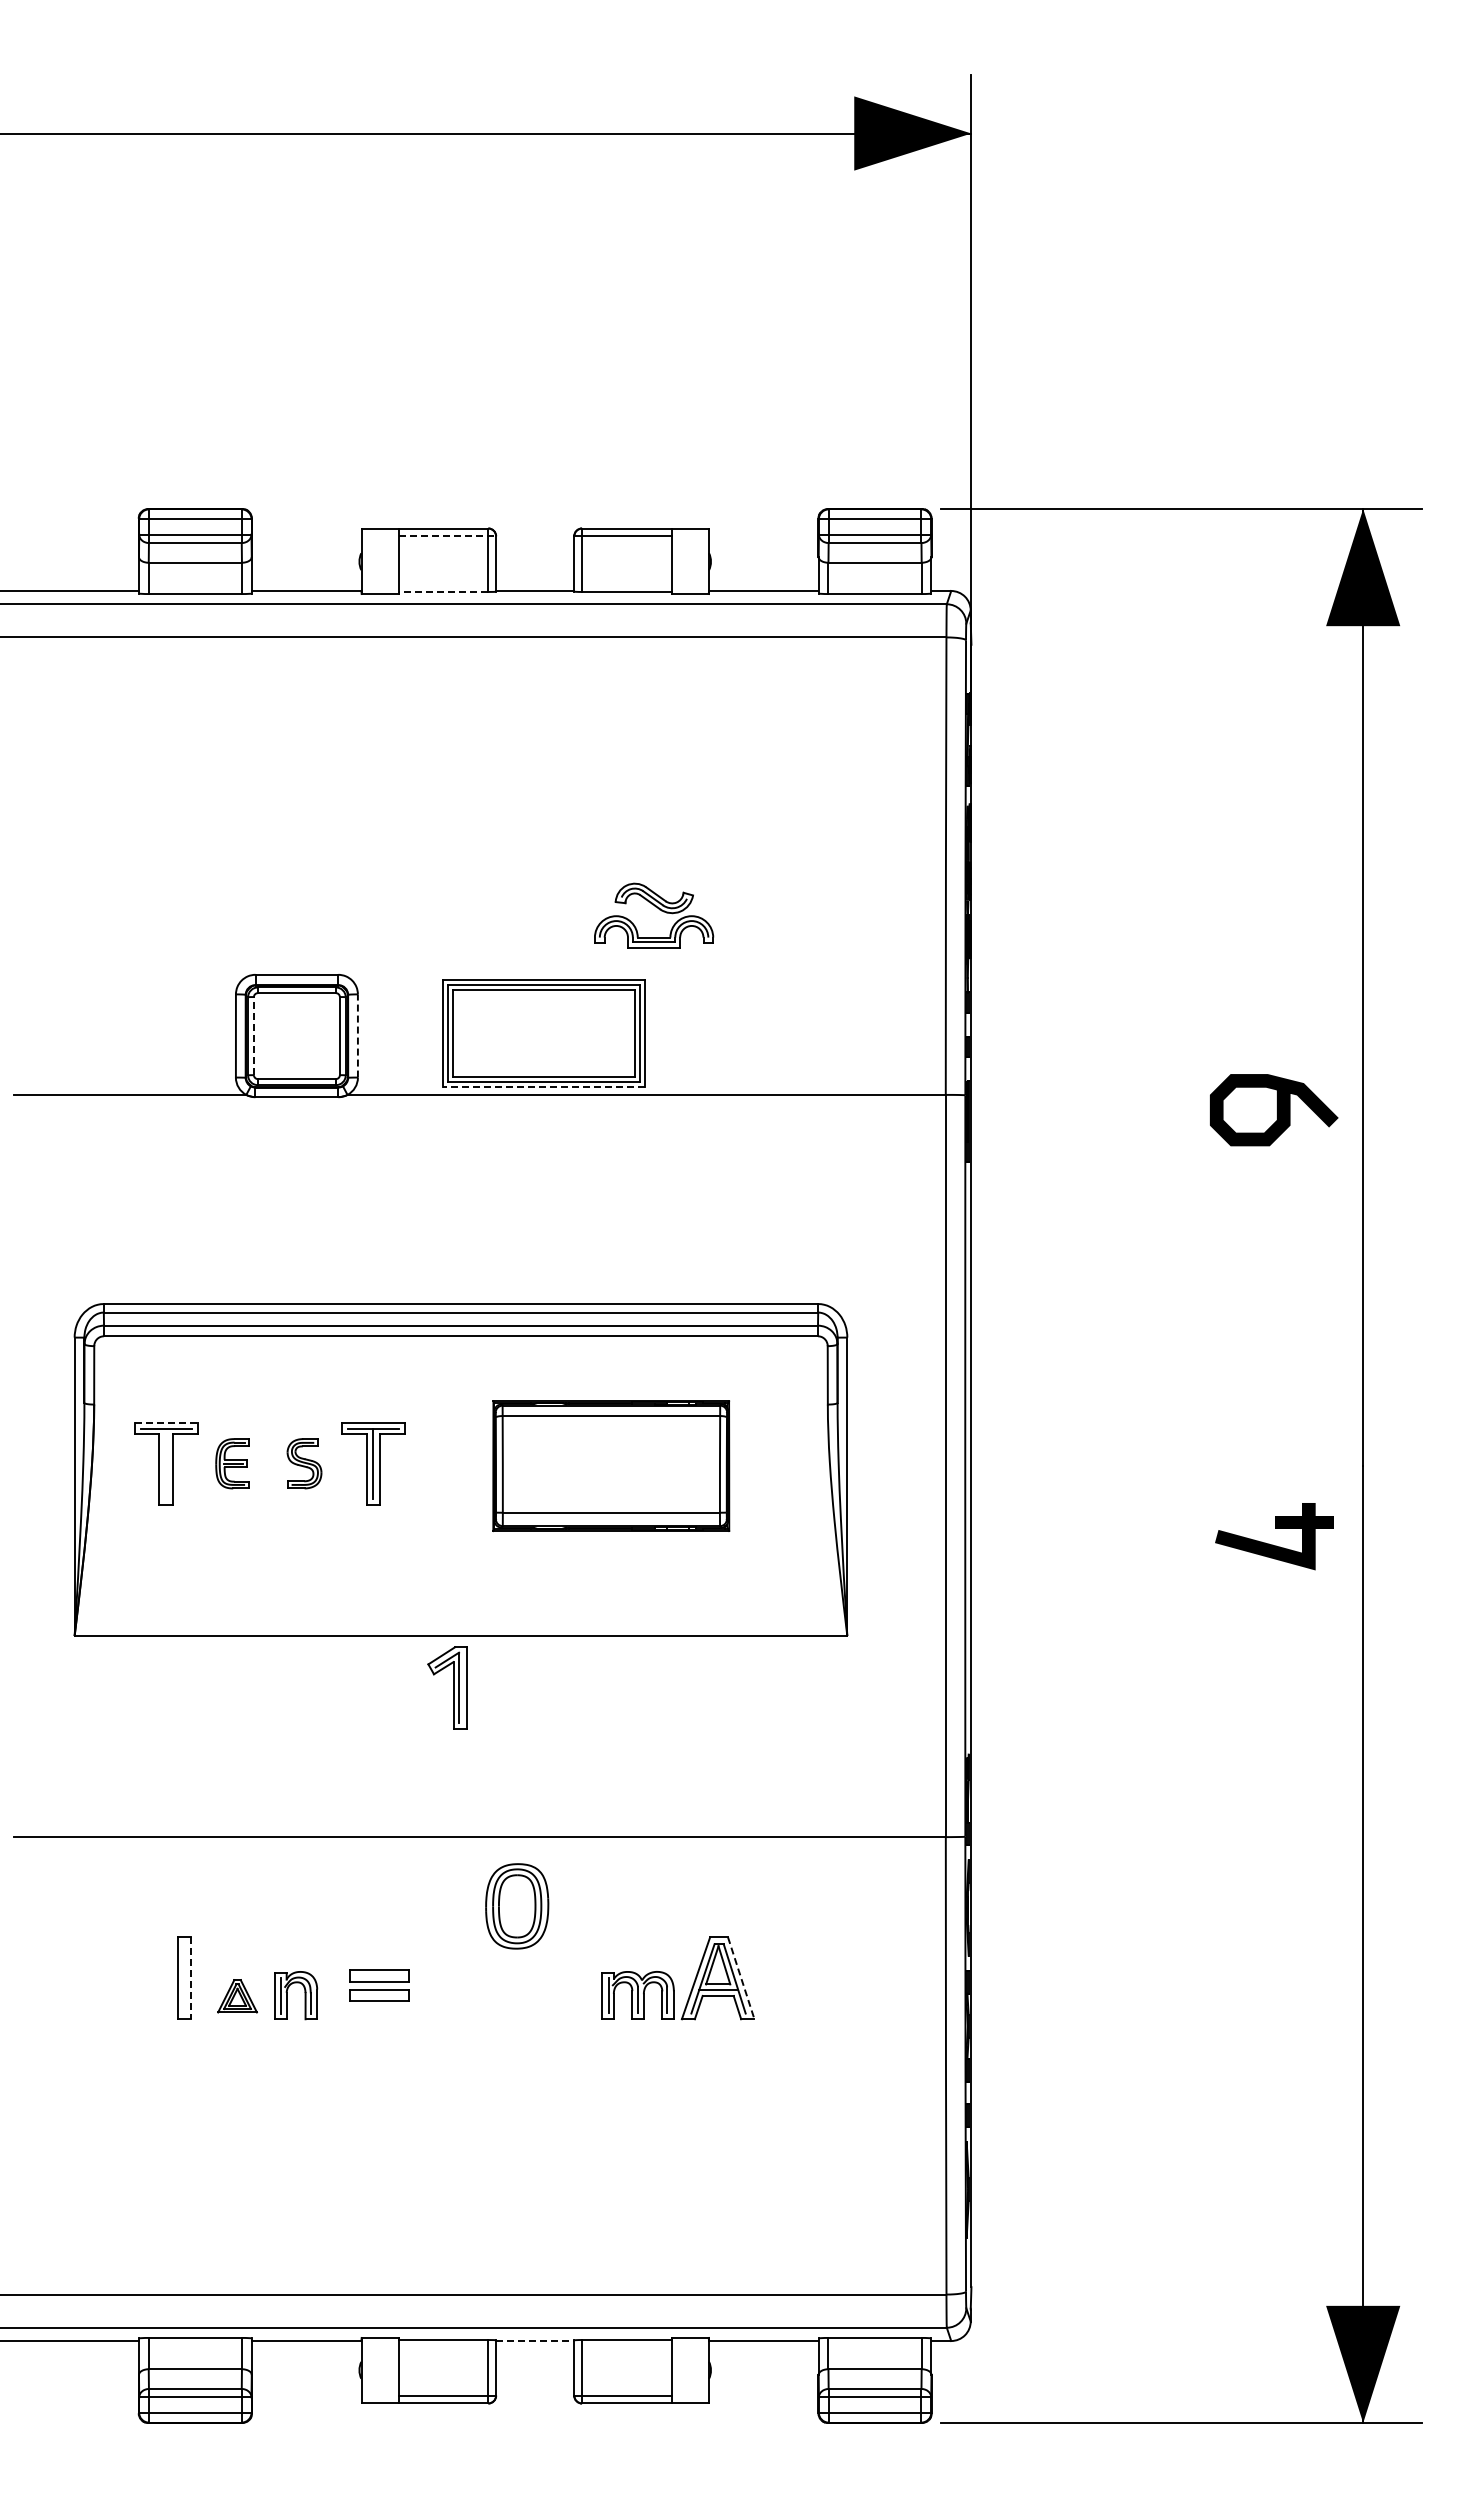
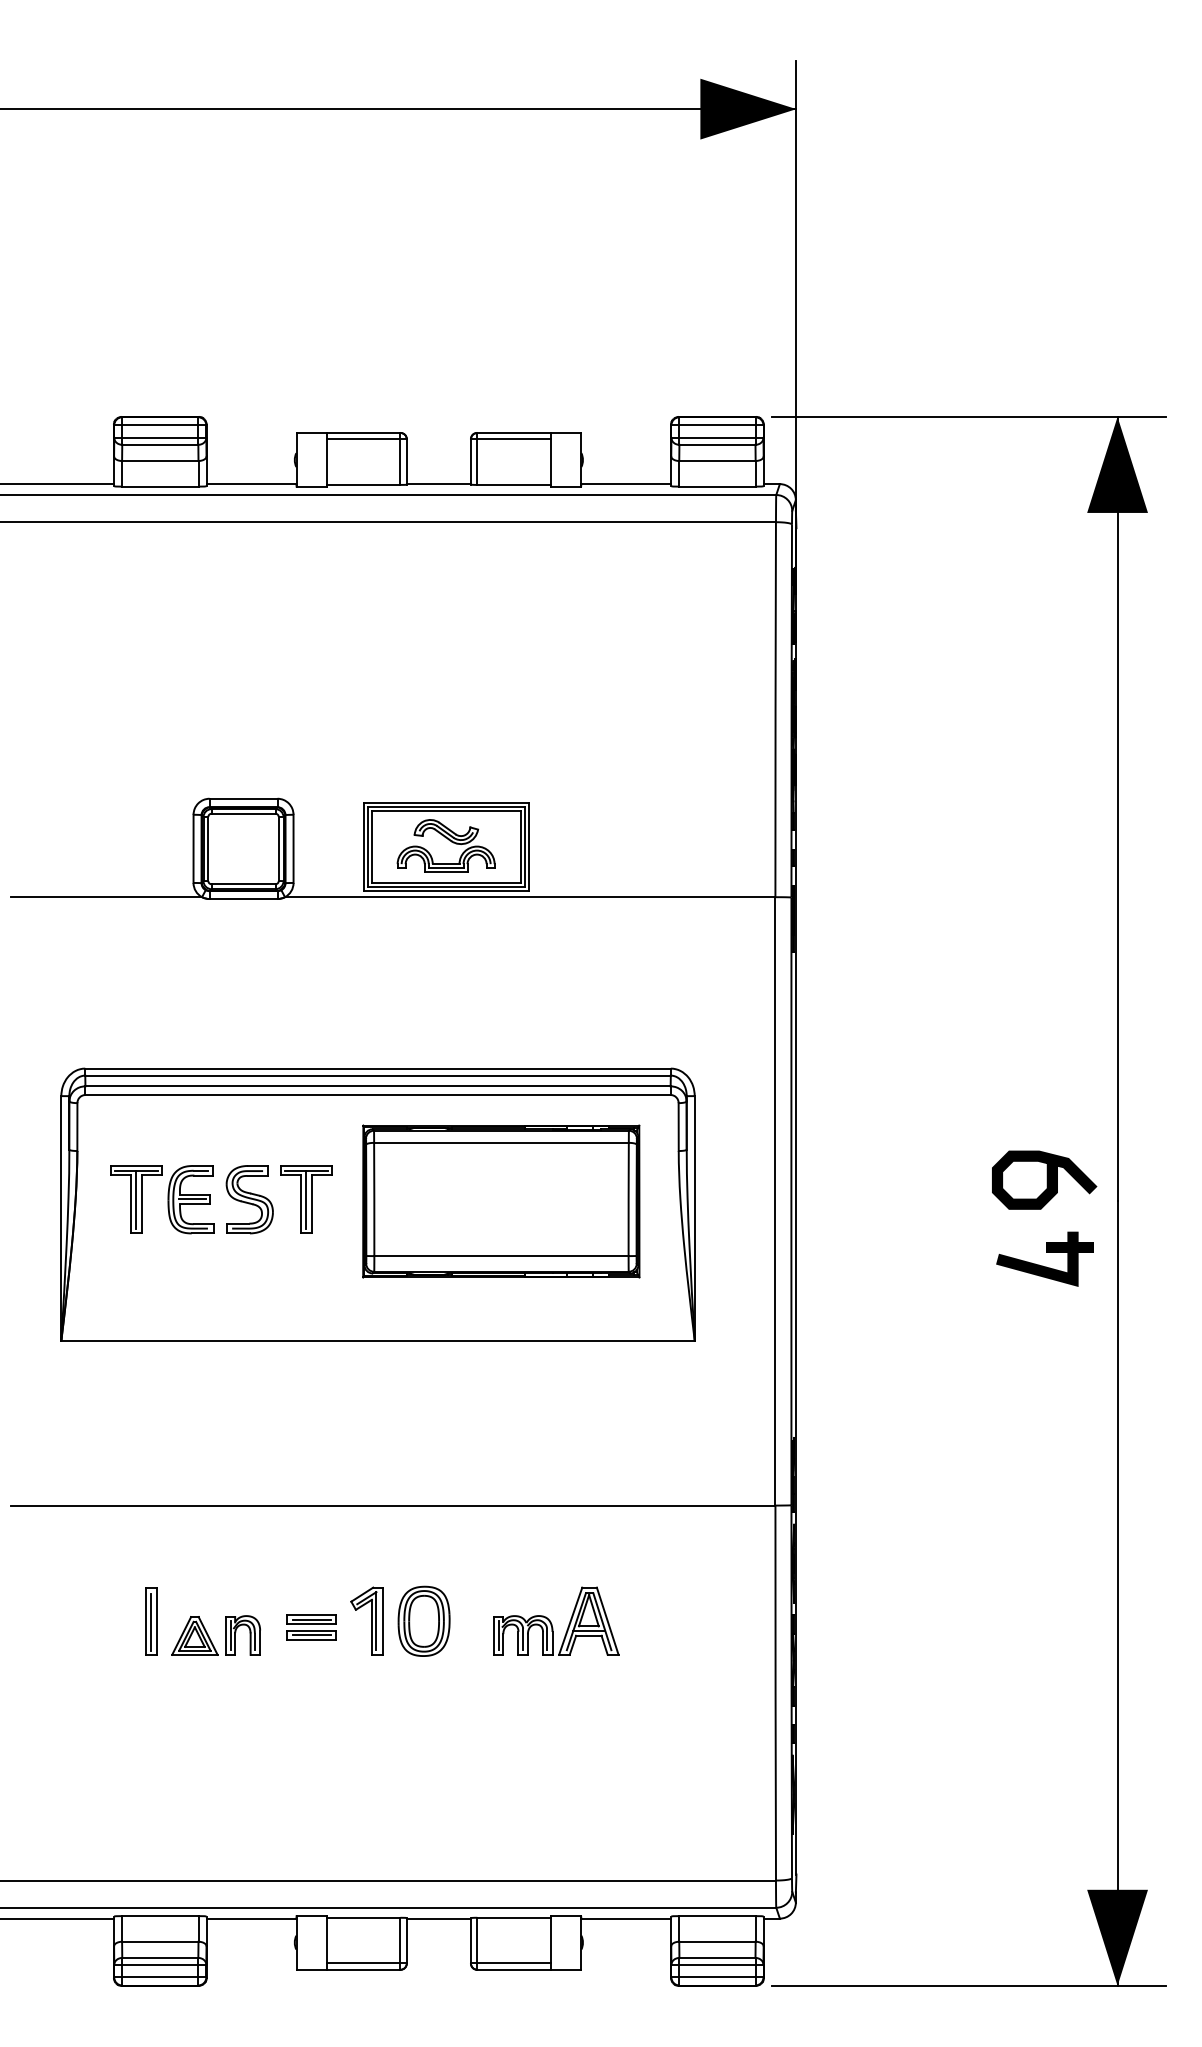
line: (447, 536) -> (366, 439), dashed -> solid
line: (443, 592) -> (363, 485), dashed -> solid
part: (659, 910) -> (450, 841), moved
line: (253, 1035) -> (207, 848), dashed -> solid
line: (357, 1035) -> (293, 848), dashed -> solid
line: (544, 1087) -> (446, 891), dashed -> solid
curve: (1277, 1110) -> (1047, 1180), moved
line: (166, 1422) -> (136, 1165), dashed -> solid
line: (166, 1463) -> (136, 1199), added
part: (232, 1463) -> (190, 1199), size x1.67
part: (304, 1463) -> (249, 1199), size x1.67
part: (610, 1465) -> (500, 1200), size x1.43
part: (447, 1687) -> (366, 1620), moved
part: (517, 1906) -> (424, 1621), moved
line: (379, 1976) -> (311, 1619), added
line: (190, 1978) -> (156, 1621), dashed -> solid
line: (741, 1978) -> (607, 1621), dashed -> solid
line: (184, 1979) -> (151, 1622), added
line: (379, 1995) -> (311, 1635), added
part: (237, 1996) -> (194, 1636), size x1.43
line: (535, 2341) -> (439, 1919), dashed -> solid

